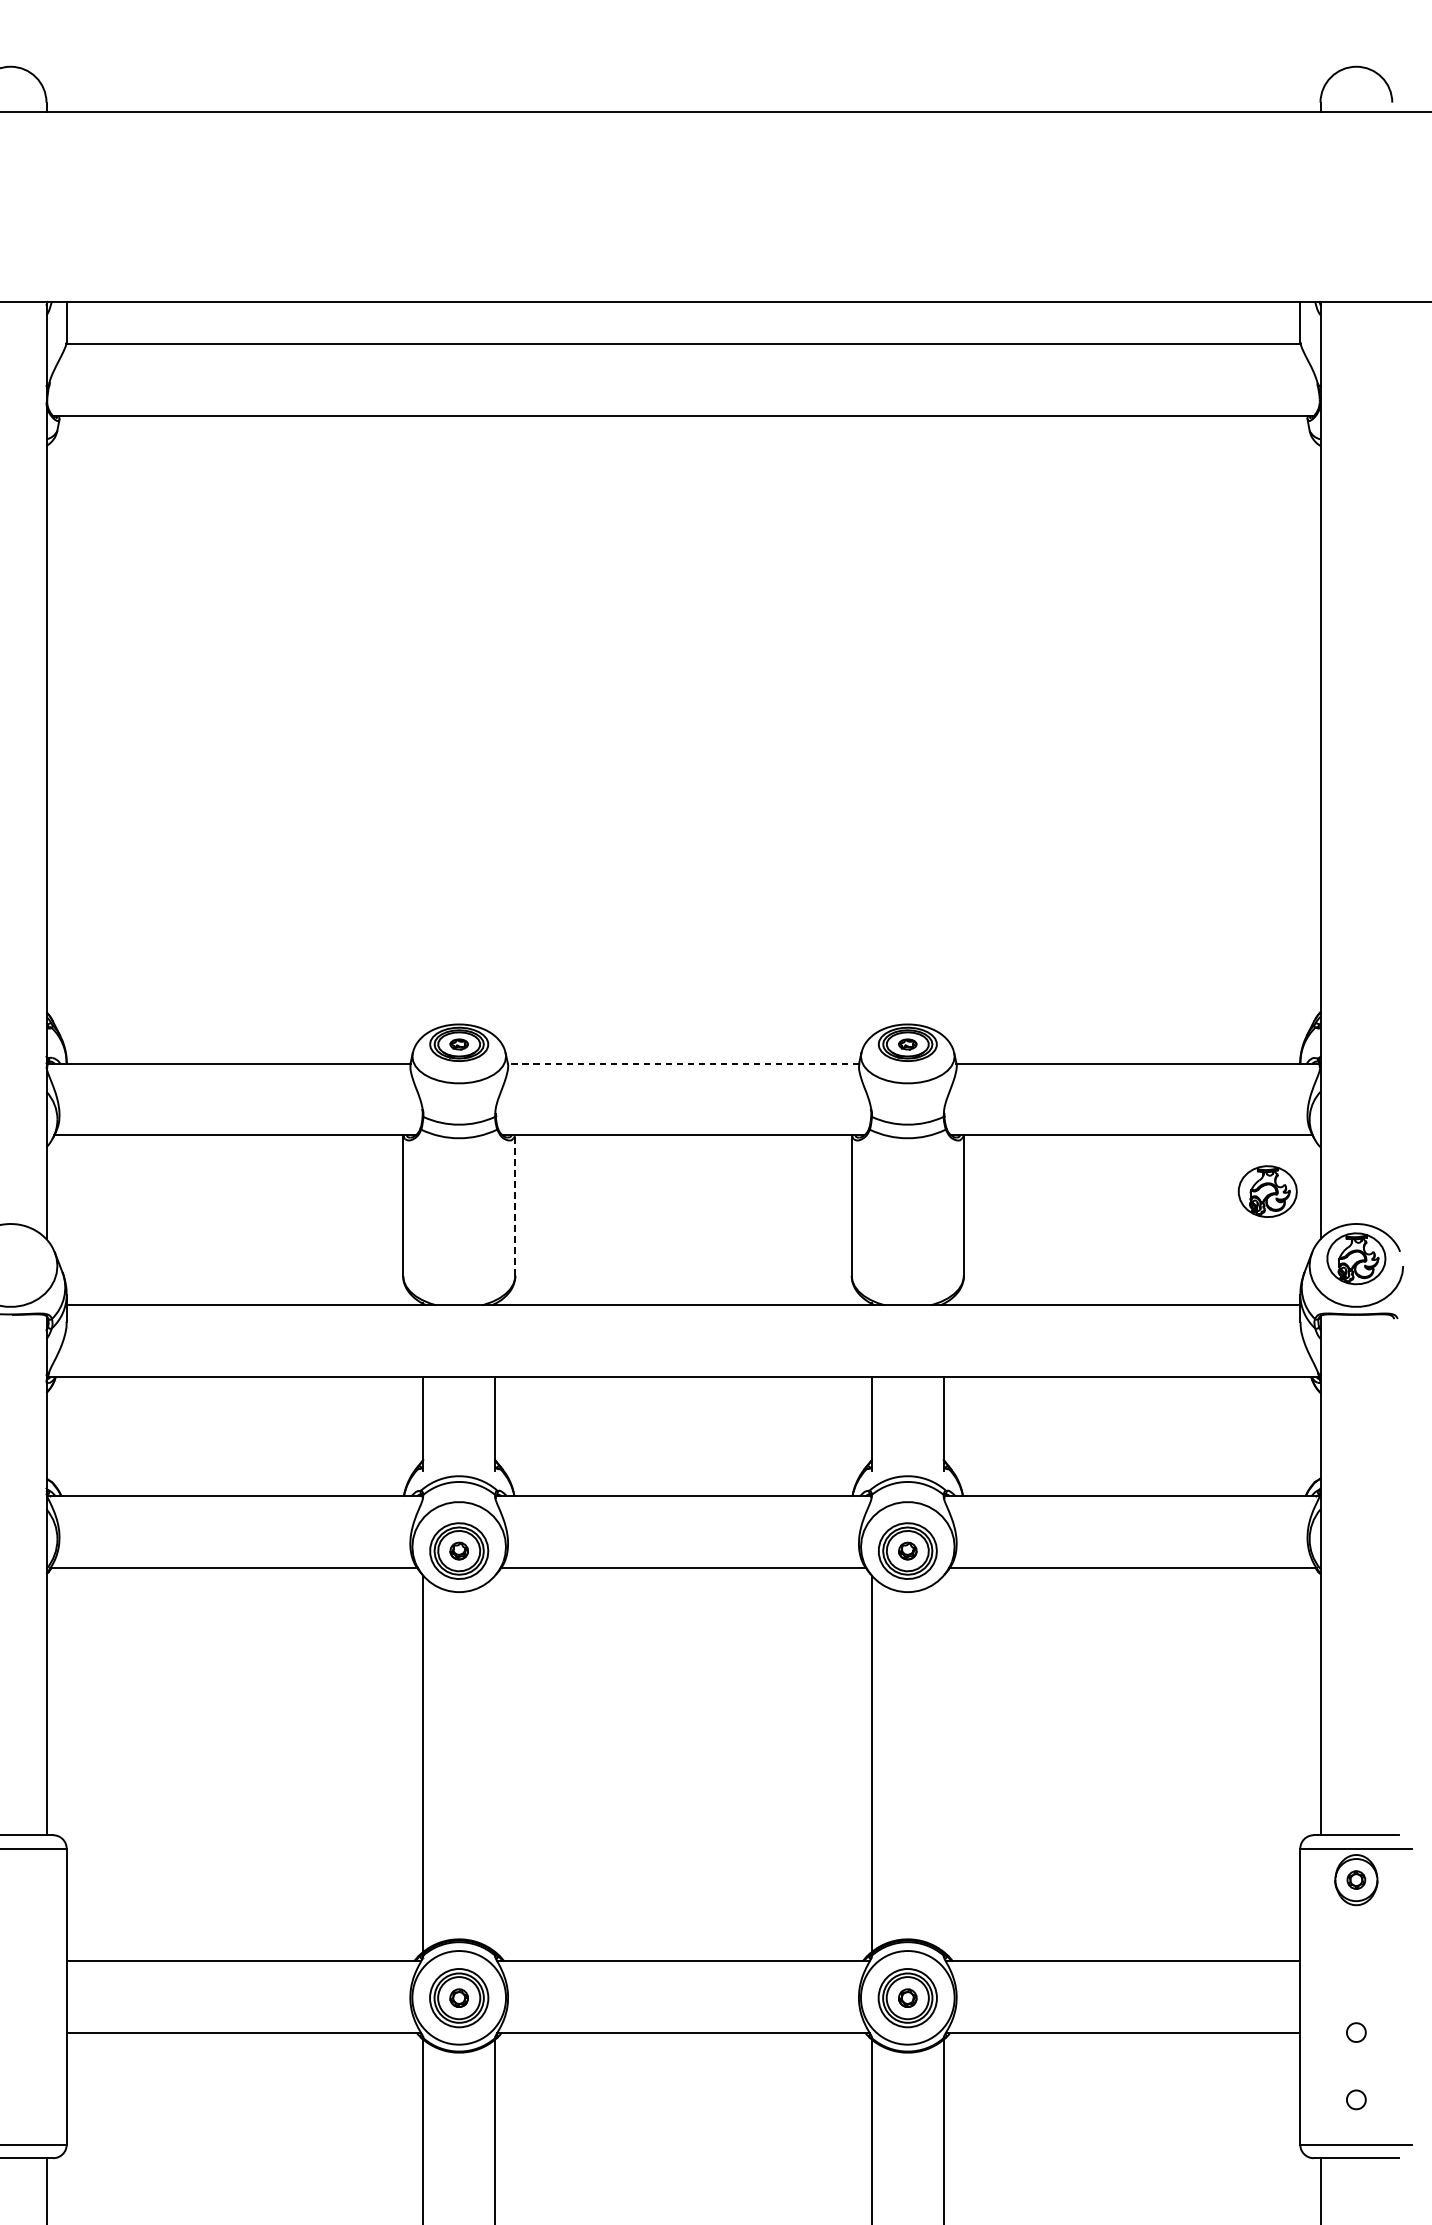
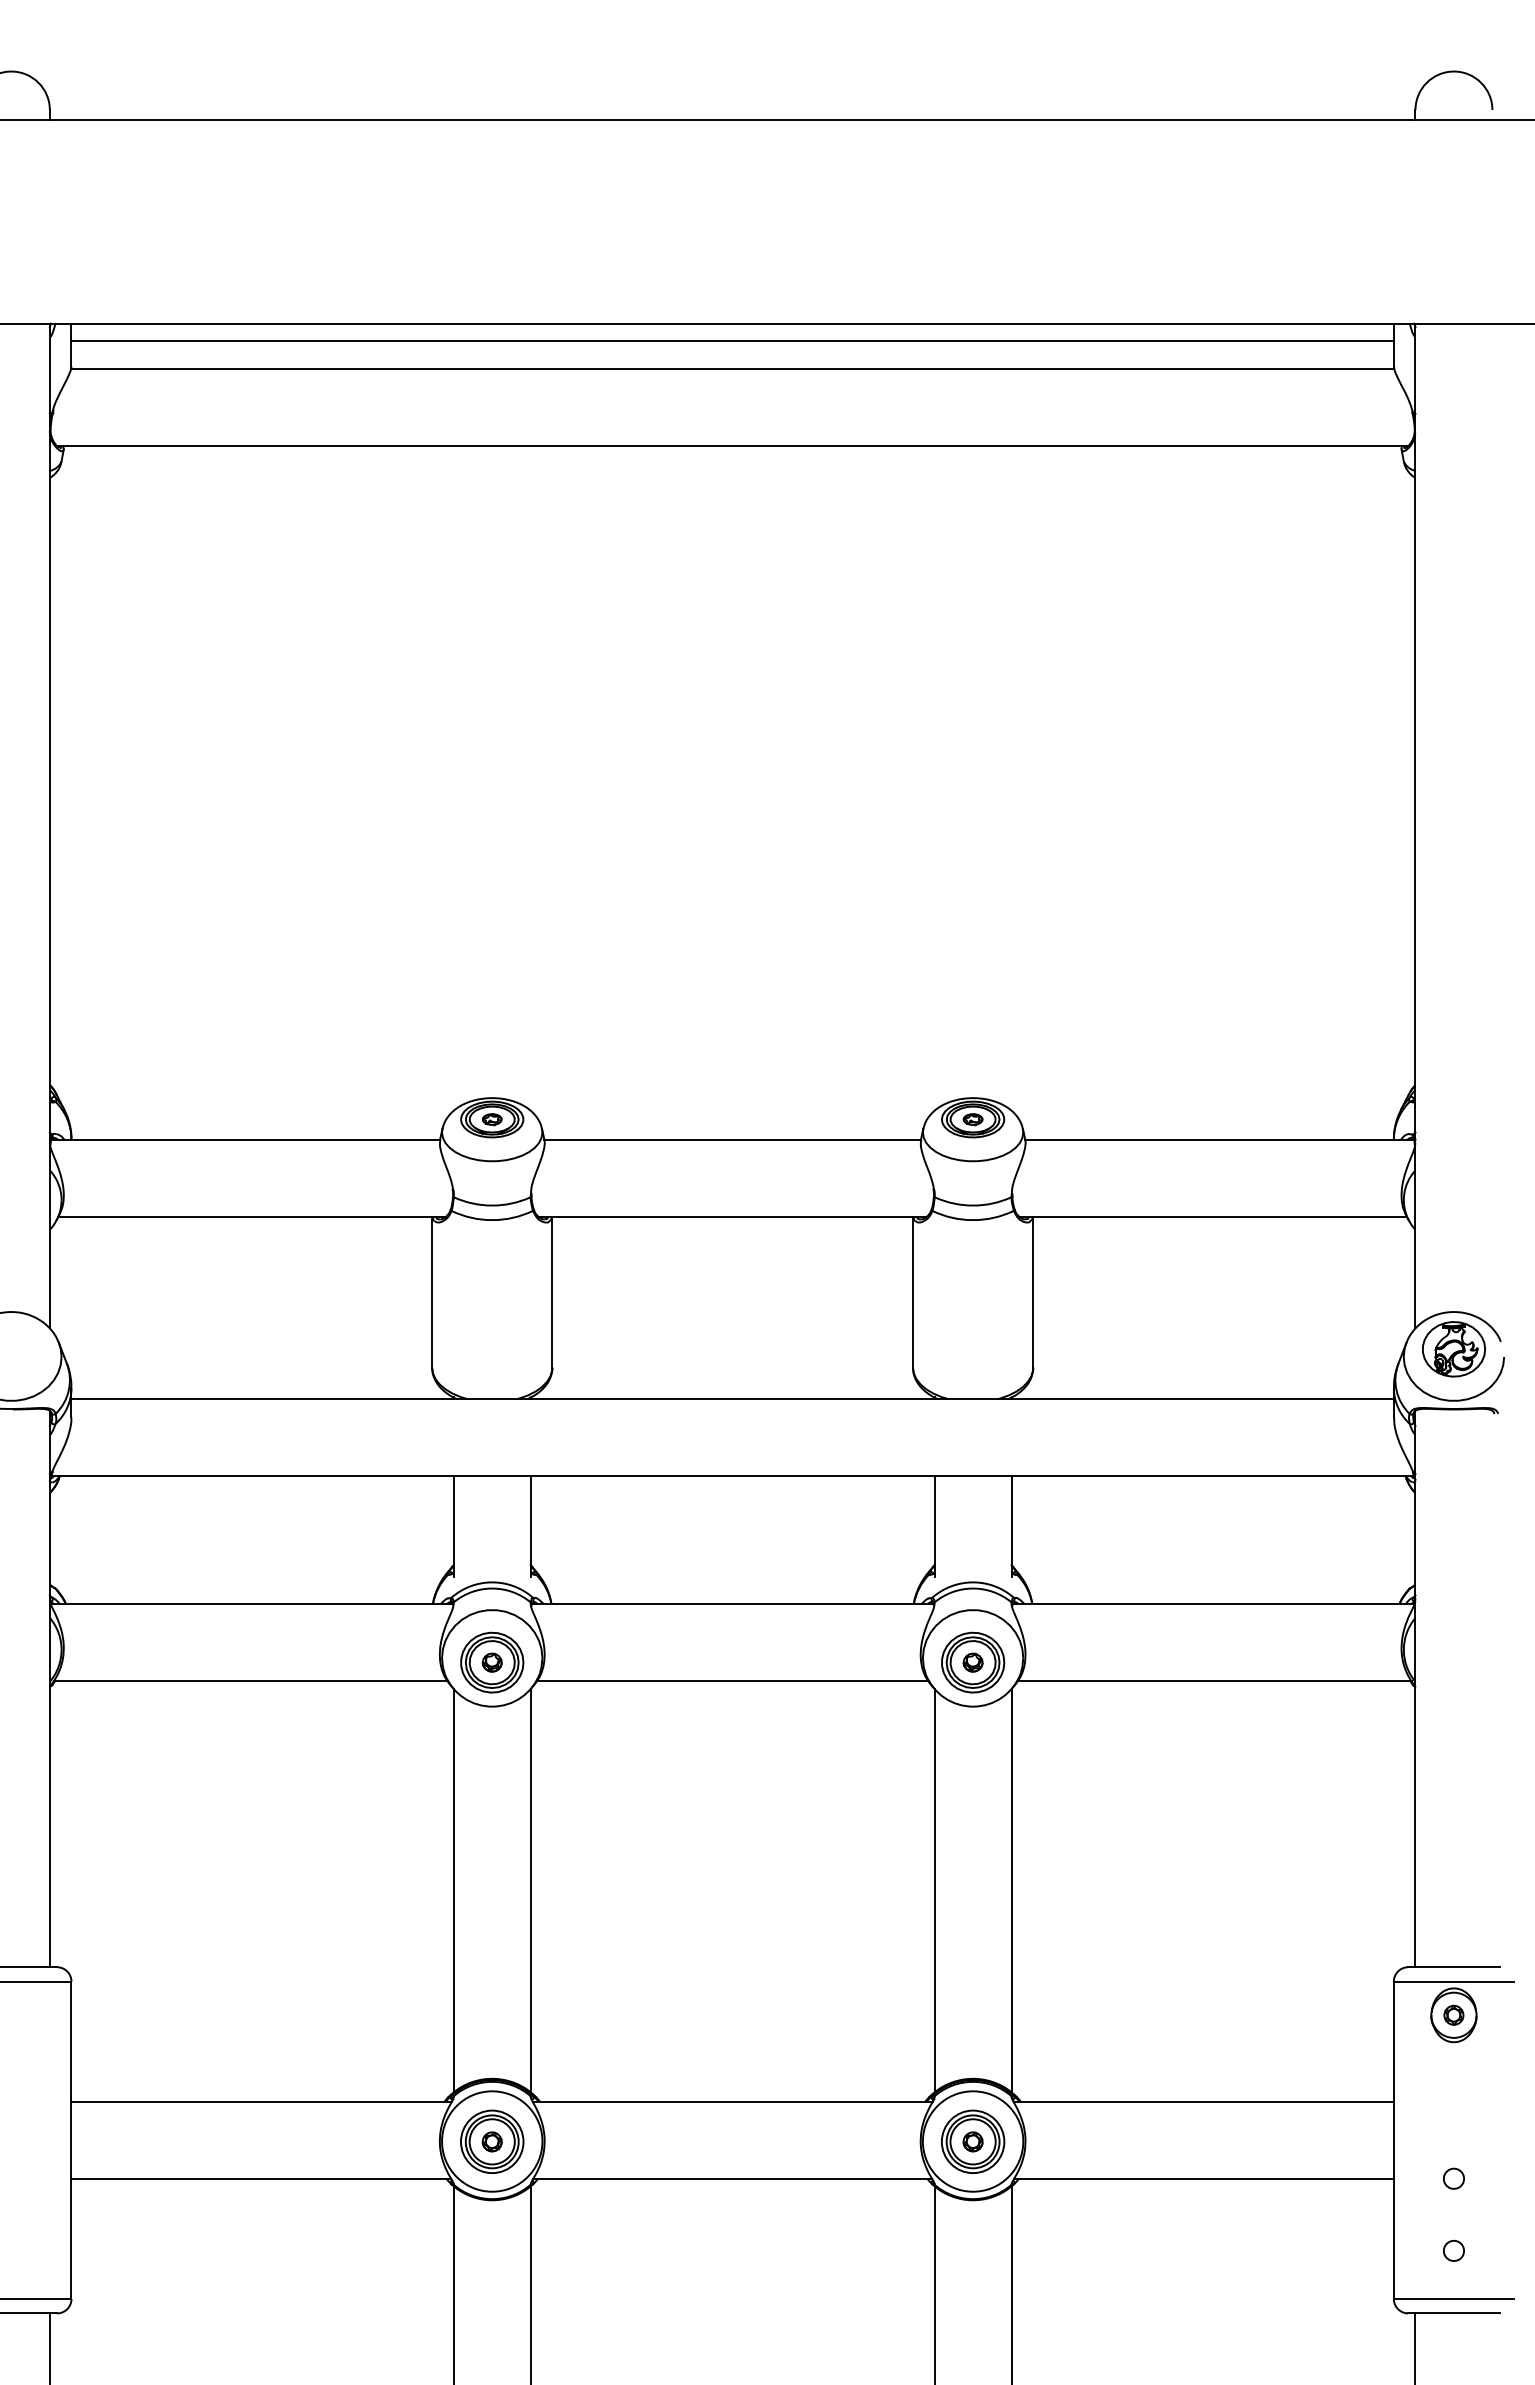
line: (683, 317) -> (732, 340), added
line: (683, 1063) -> (732, 1140), dashed -> solid
part: (1267, 1191) -> (1358, 1277), removed
line: (515, 1204) -> (552, 1291), dashed -> solid
line: (494, 1763) -> (530, 1890), added
line: (943, 1763) -> (1011, 1890), added

